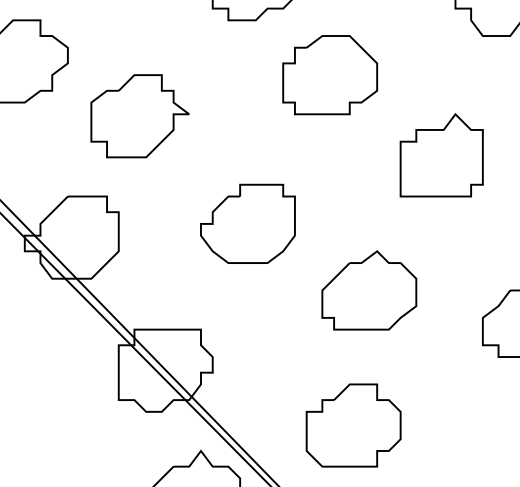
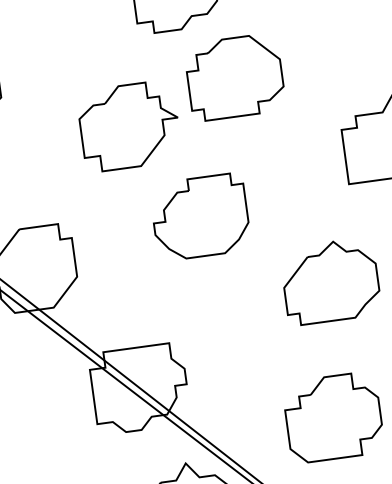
part: (330, 75) -> (235, 77), moved
part: (139, 116) -> (128, 126), moved
part: (247, 223) -> (199, 216), moved

